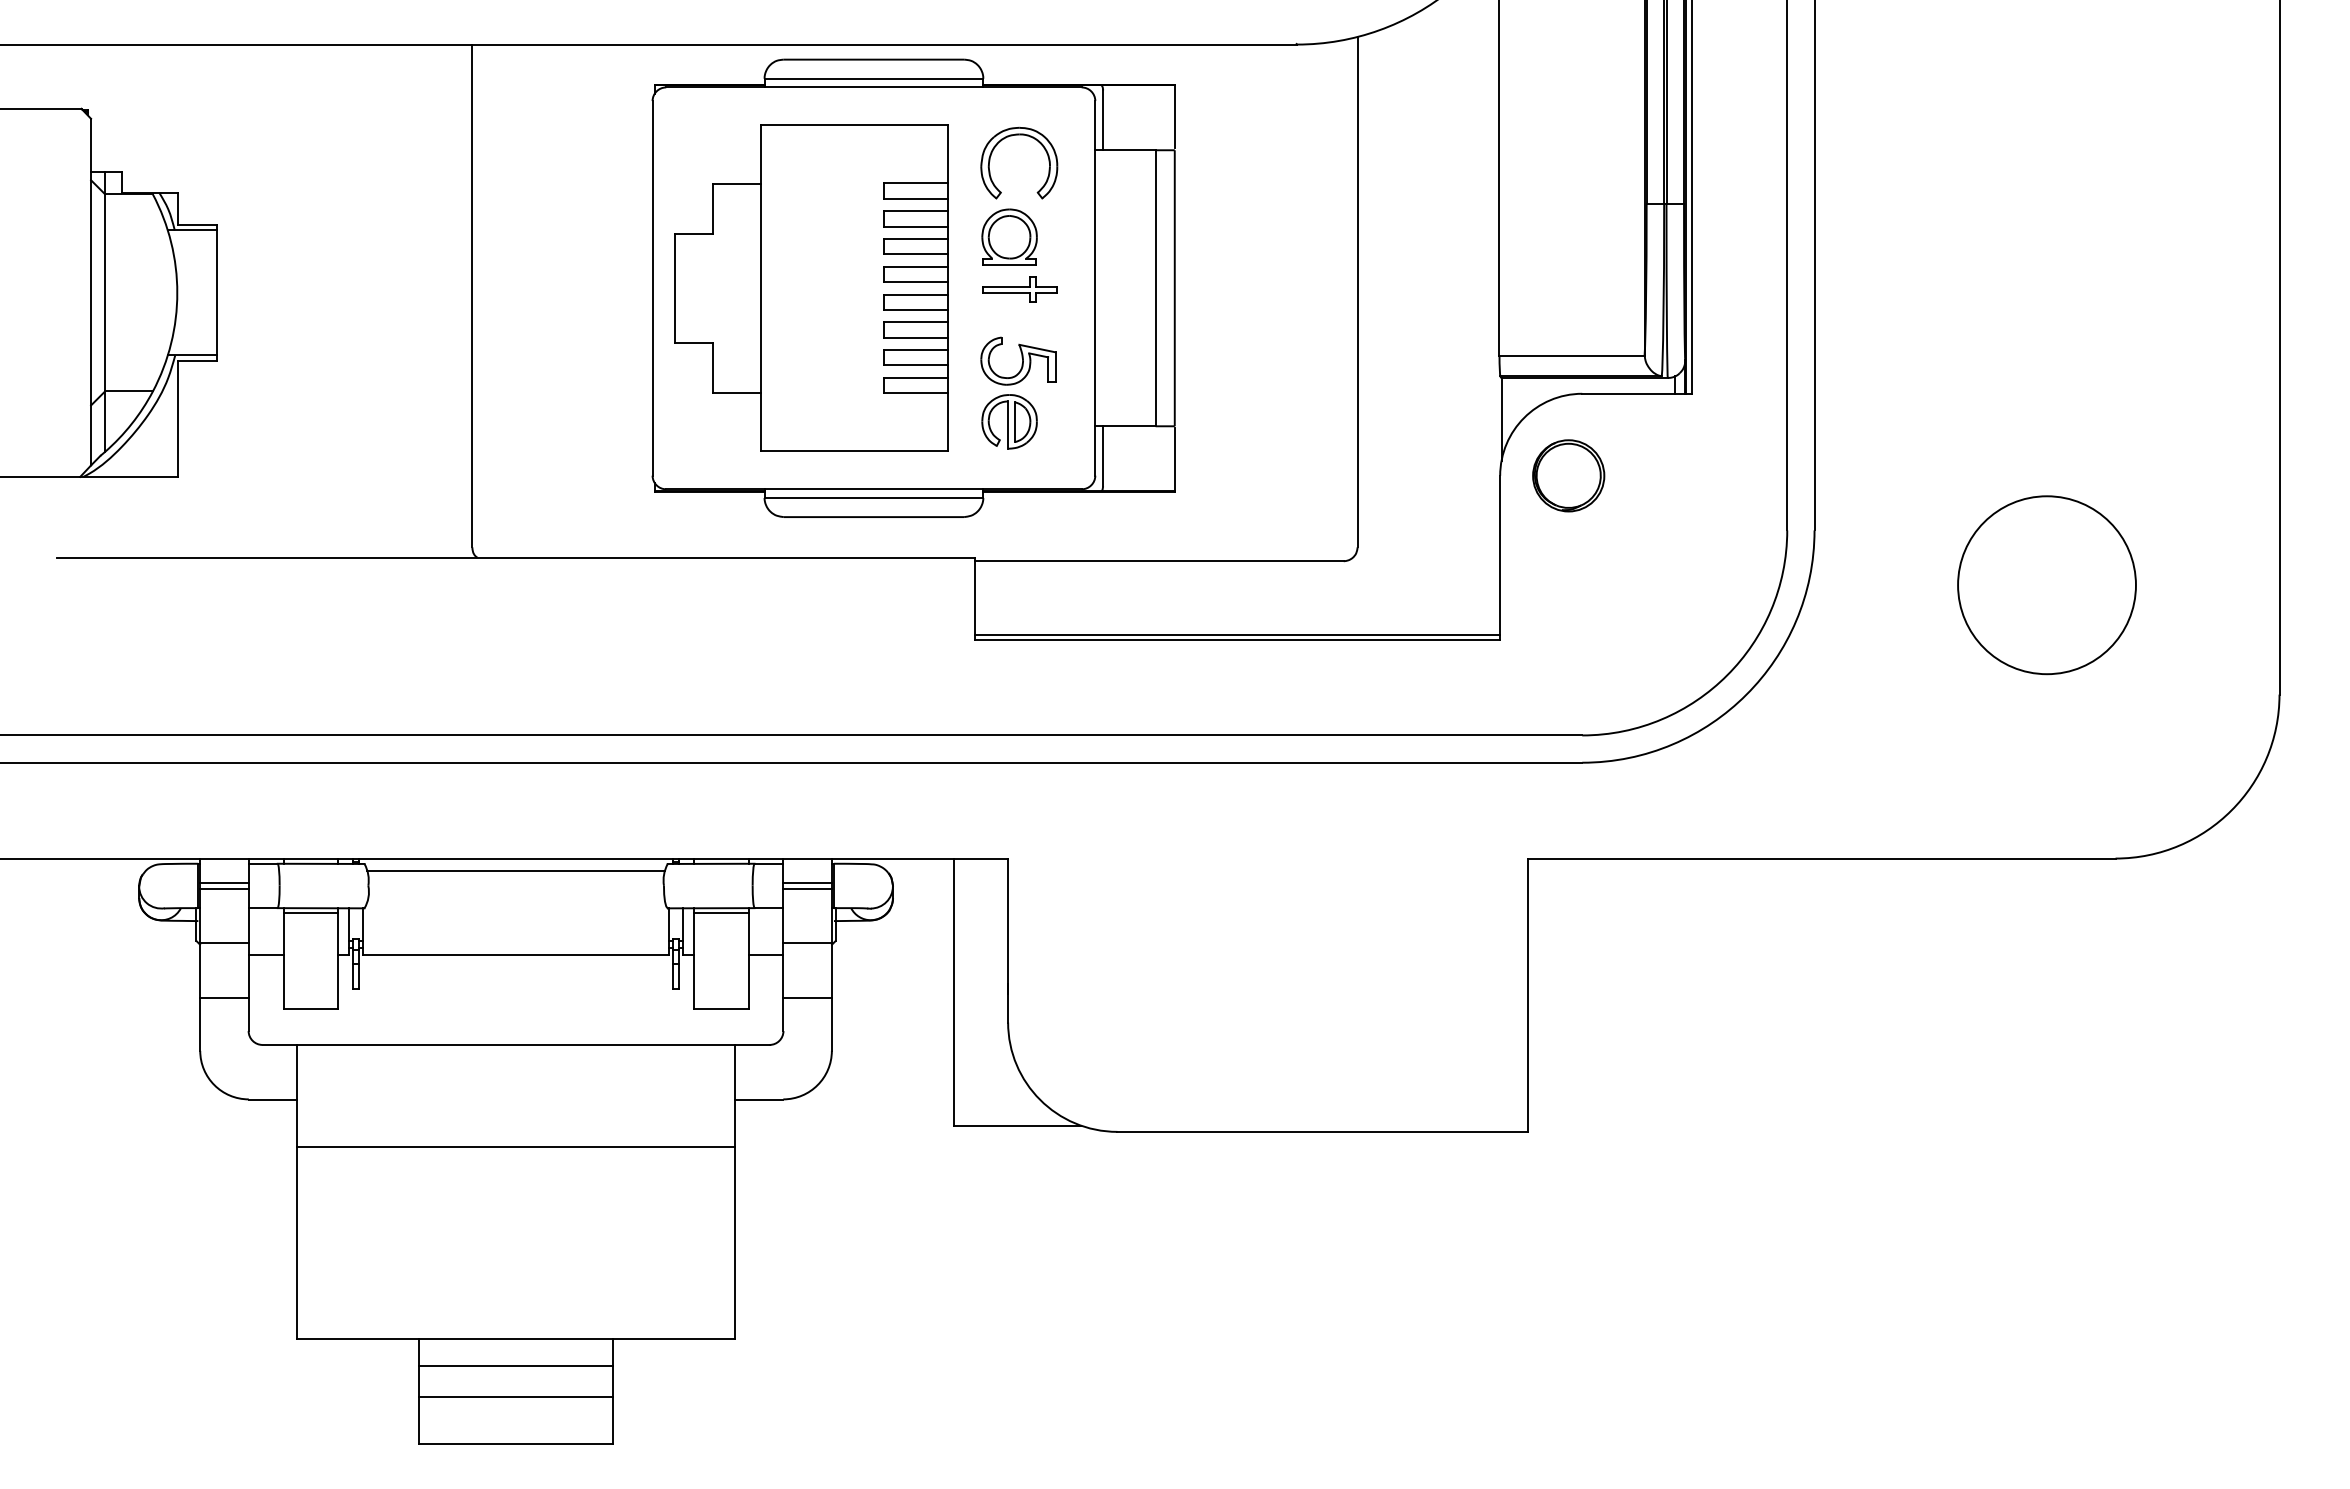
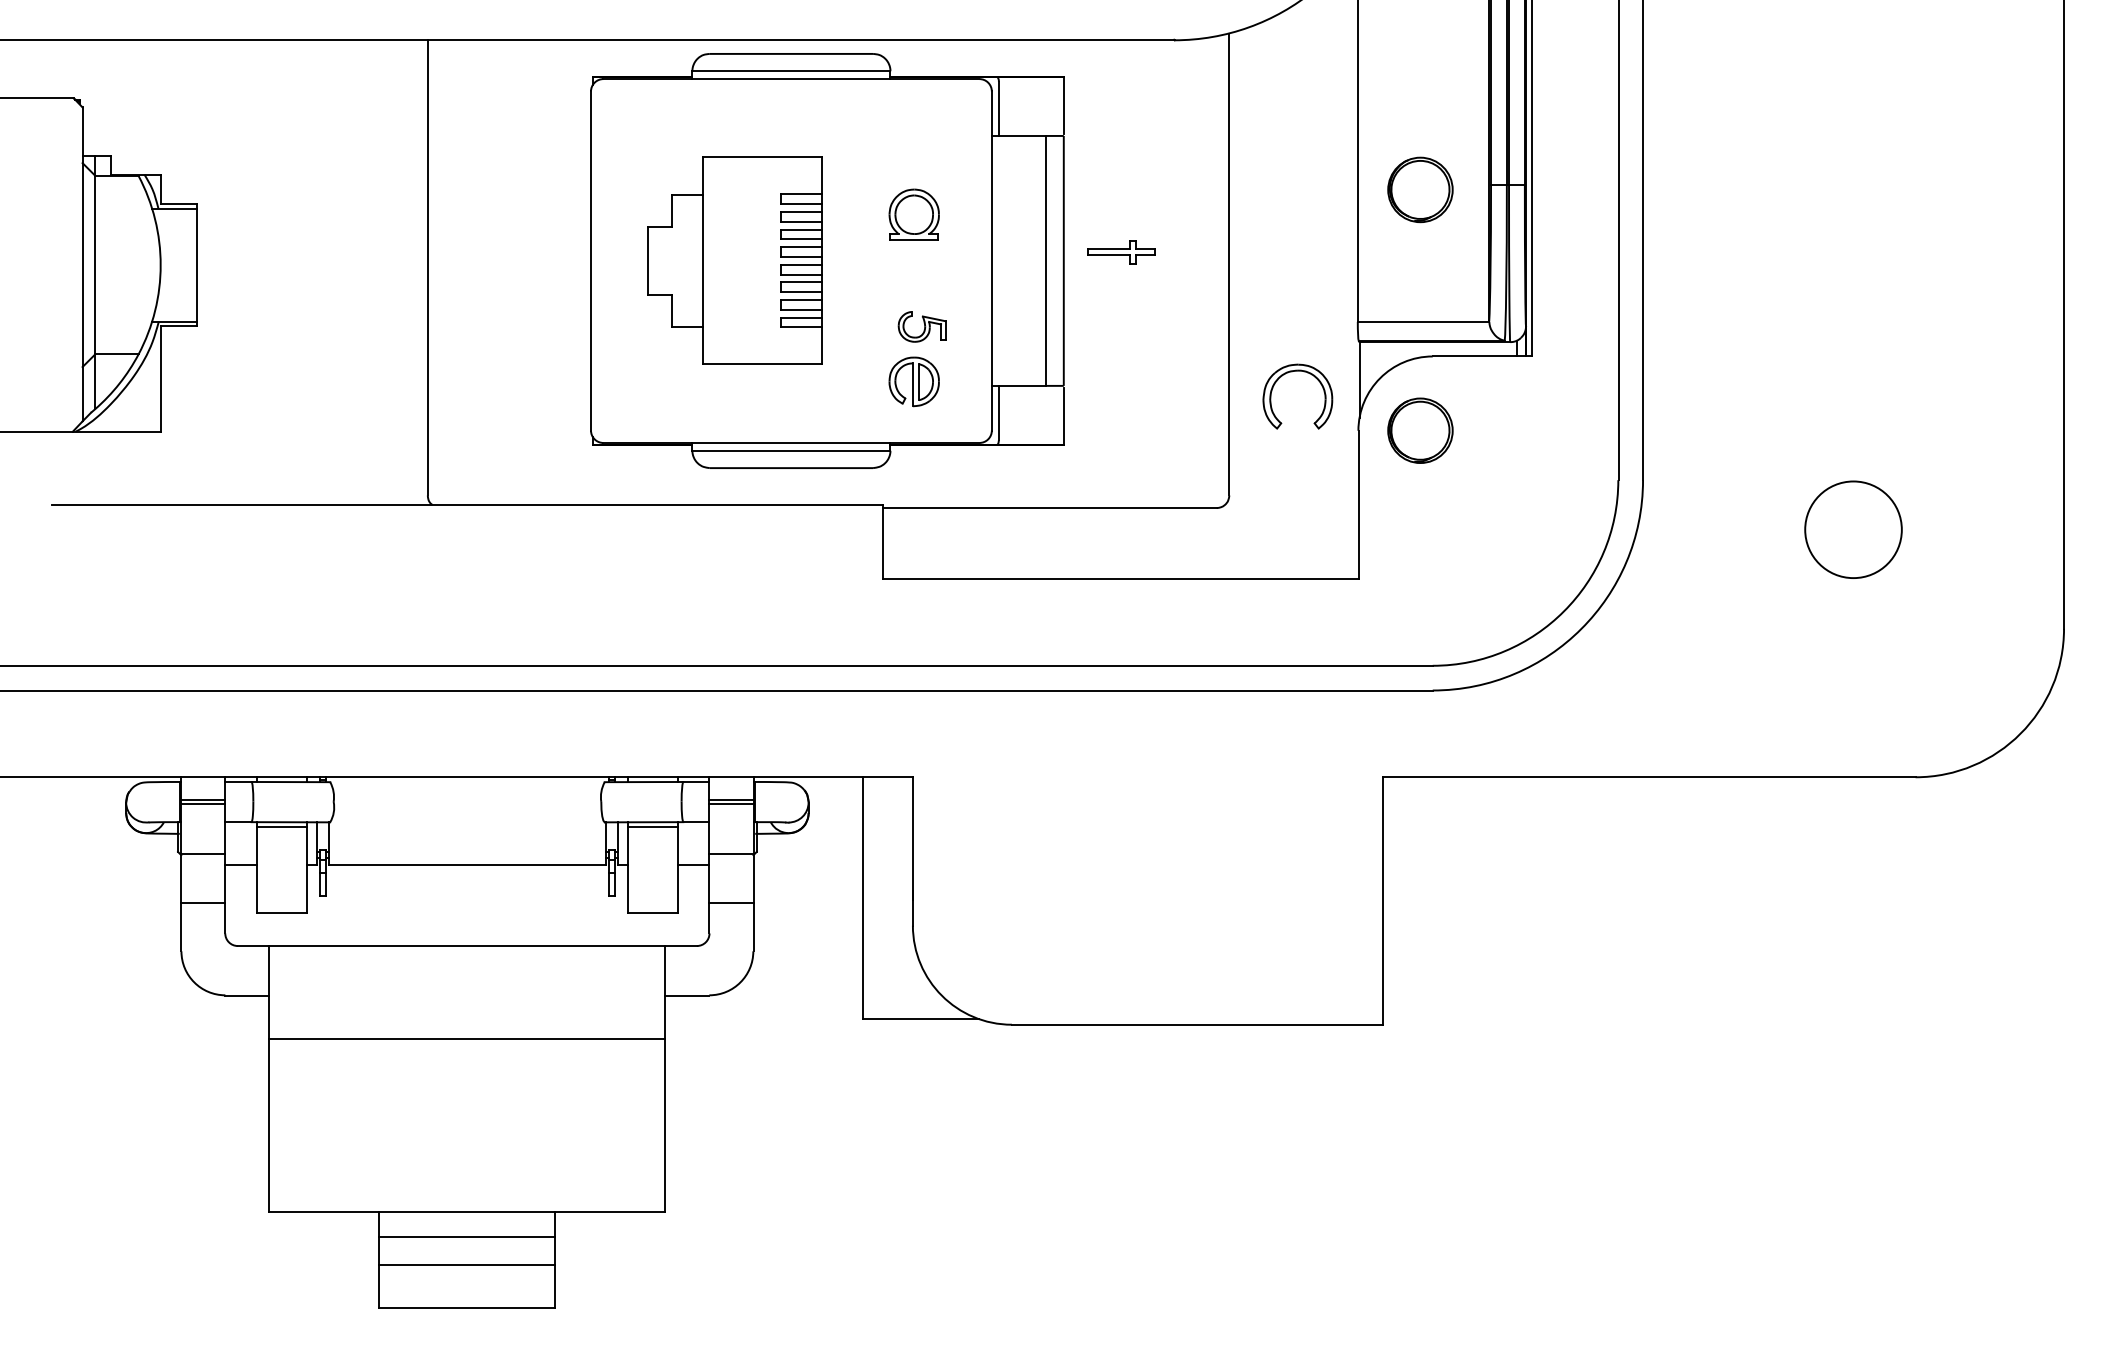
part: (1012, 136) -> (1291, 372), moved
part: (1568, 209) -> (1420, 189), added
part: (811, 287) -> (734, 260), size x0.7
part: (1019, 289) -> (1120, 252), moved
part: (1018, 360) -> (922, 326), size x0.7
circle: (2046, 585) -> (1853, 530), size x0.6
line: (1237, 635) -> (1120, 575), removed
line: (515, 871) -> (466, 788), removed

